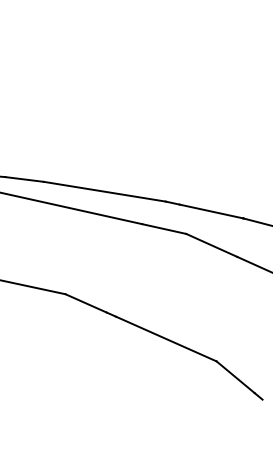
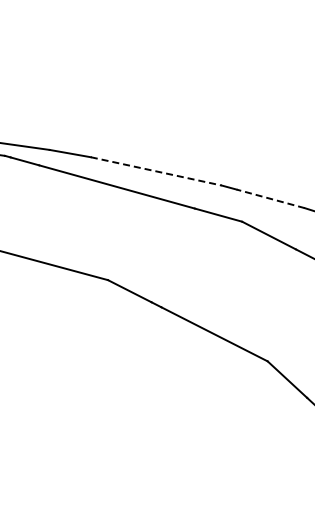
line: (104, 191) -> (156, 171), solid -> dashed
line: (211, 211) -> (270, 198), solid -> dashed

